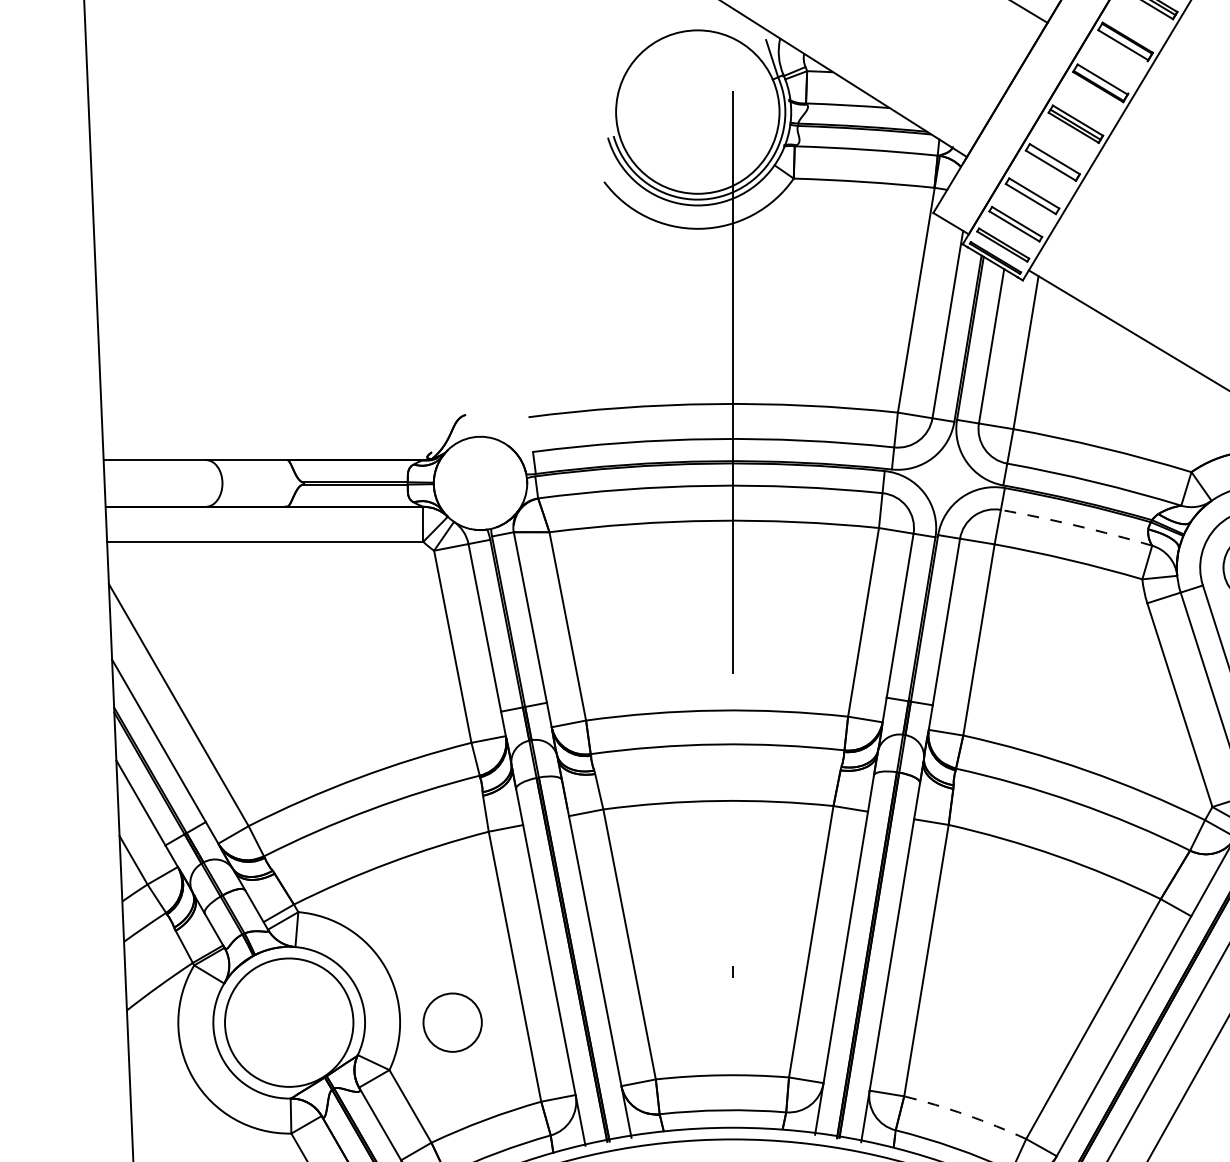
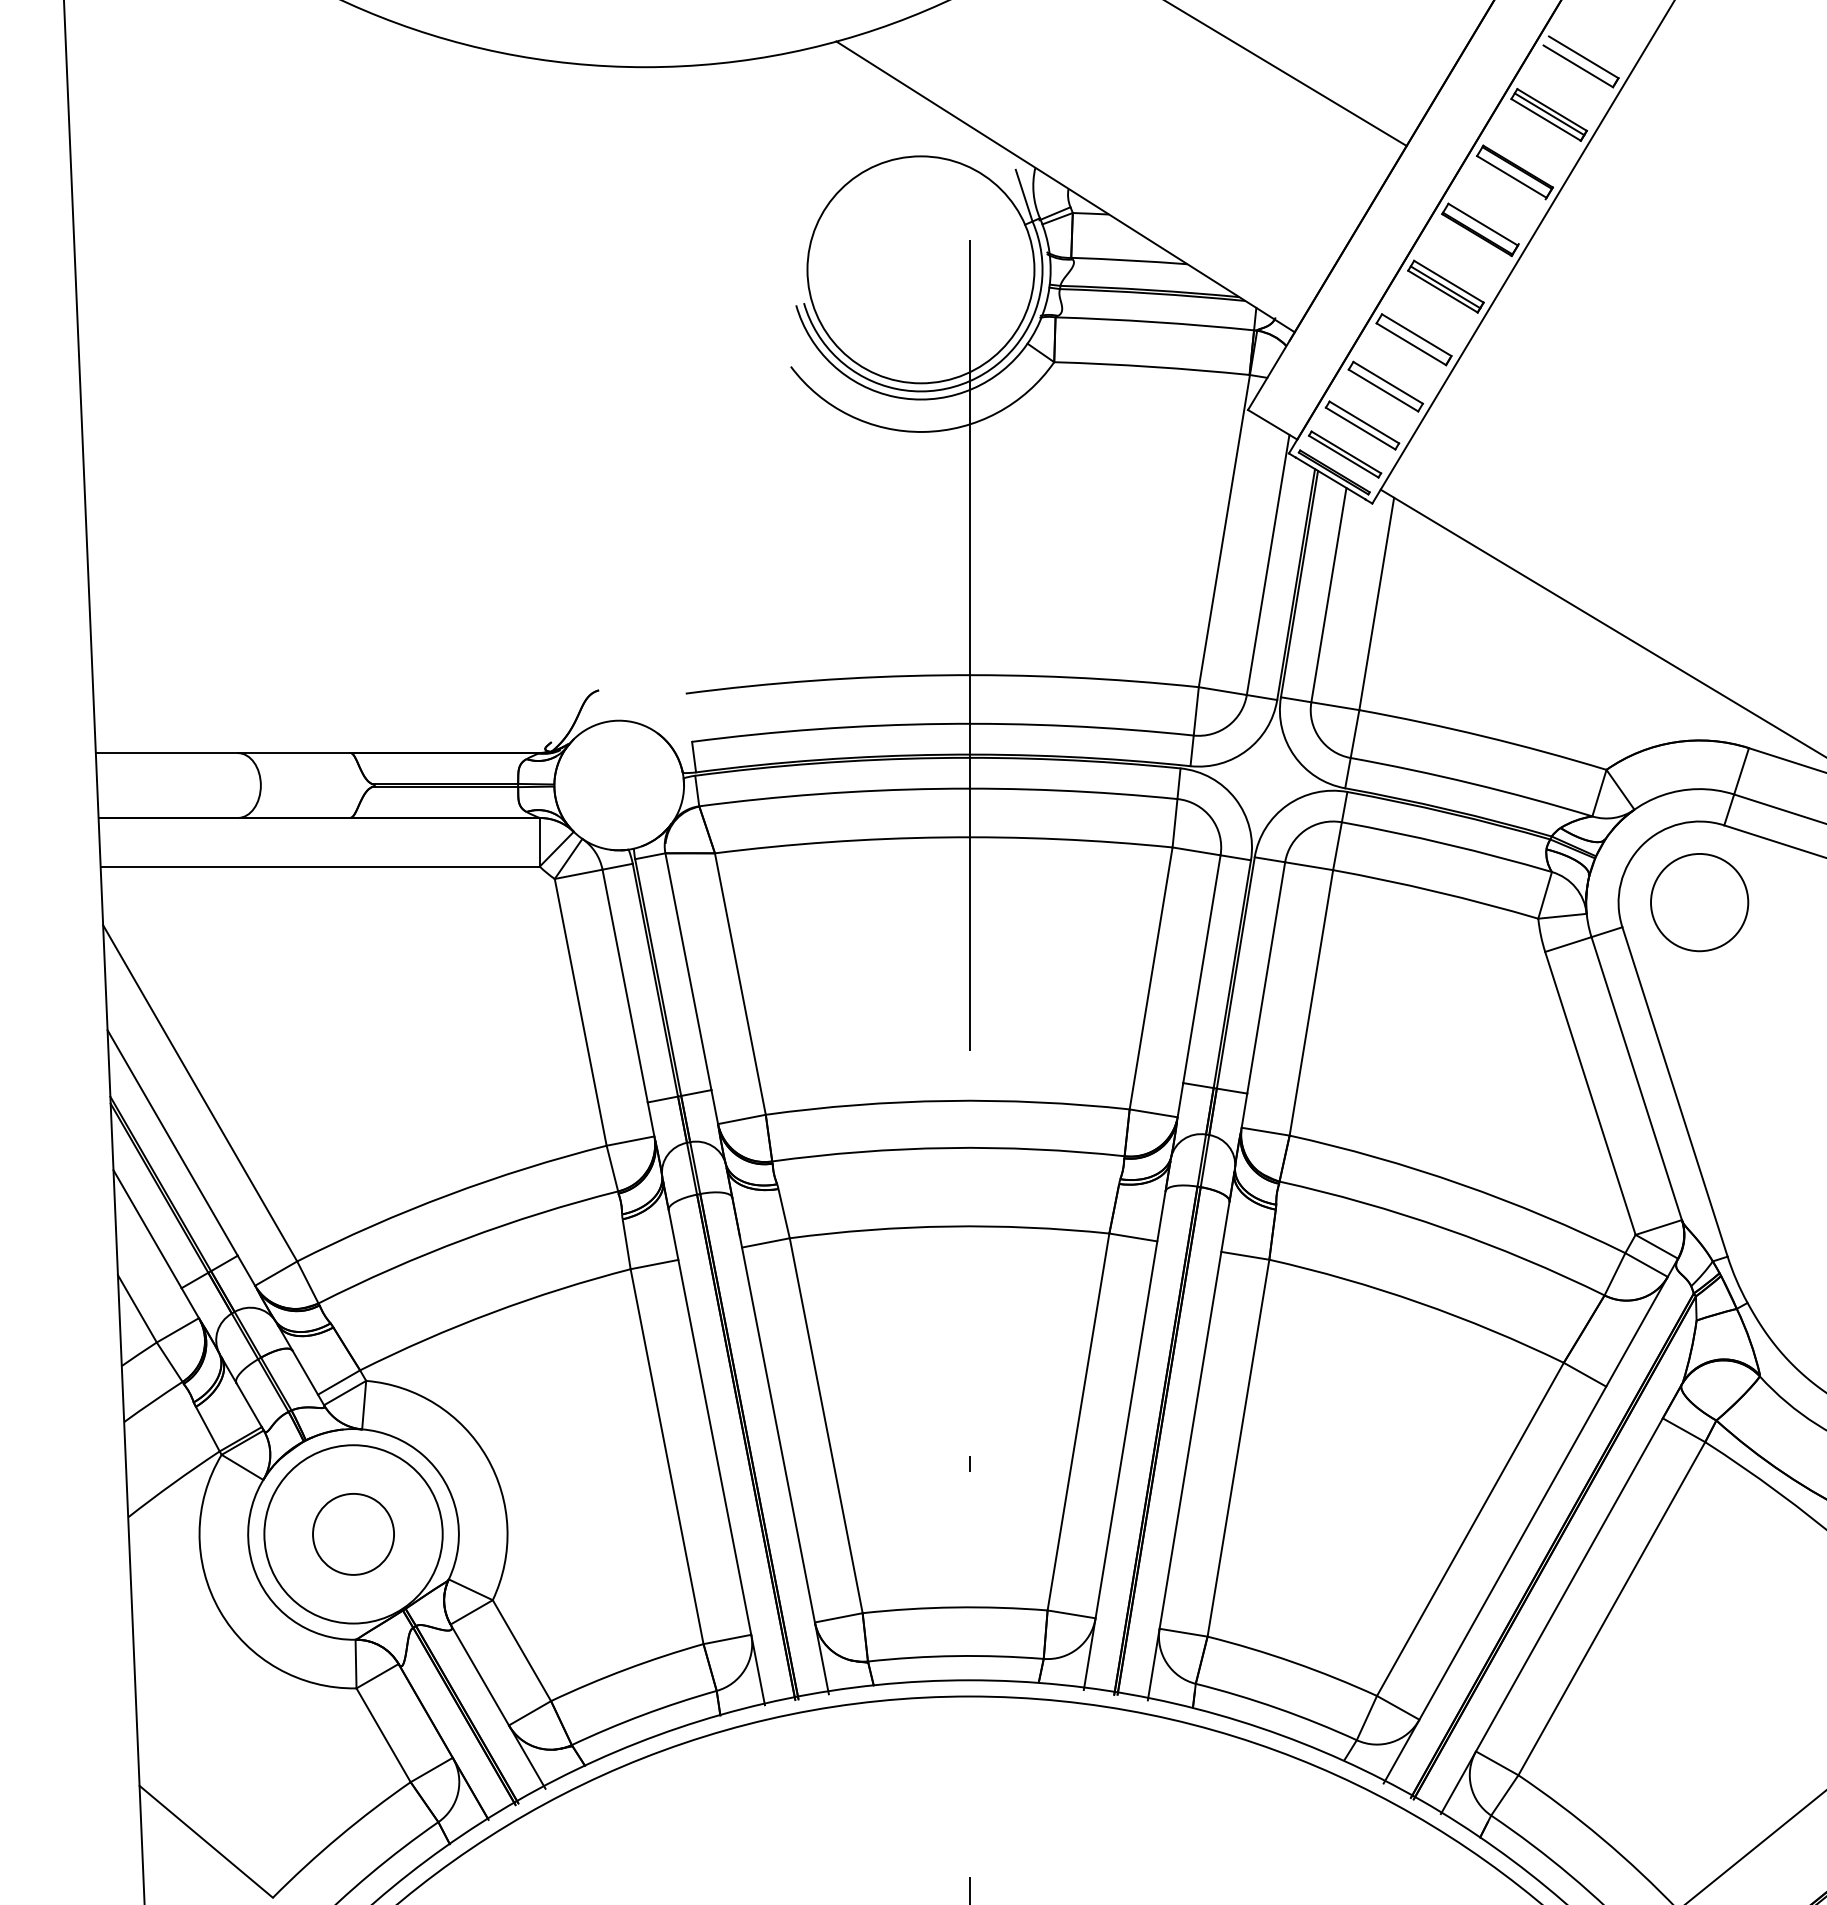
arc: (1076, 525) -> (1447, 844), dashed -> solid
circle: (452, 1022) -> (353, 1534), moved
arc: (966, 1114) -> (1293, 1662), dashed -> solid

